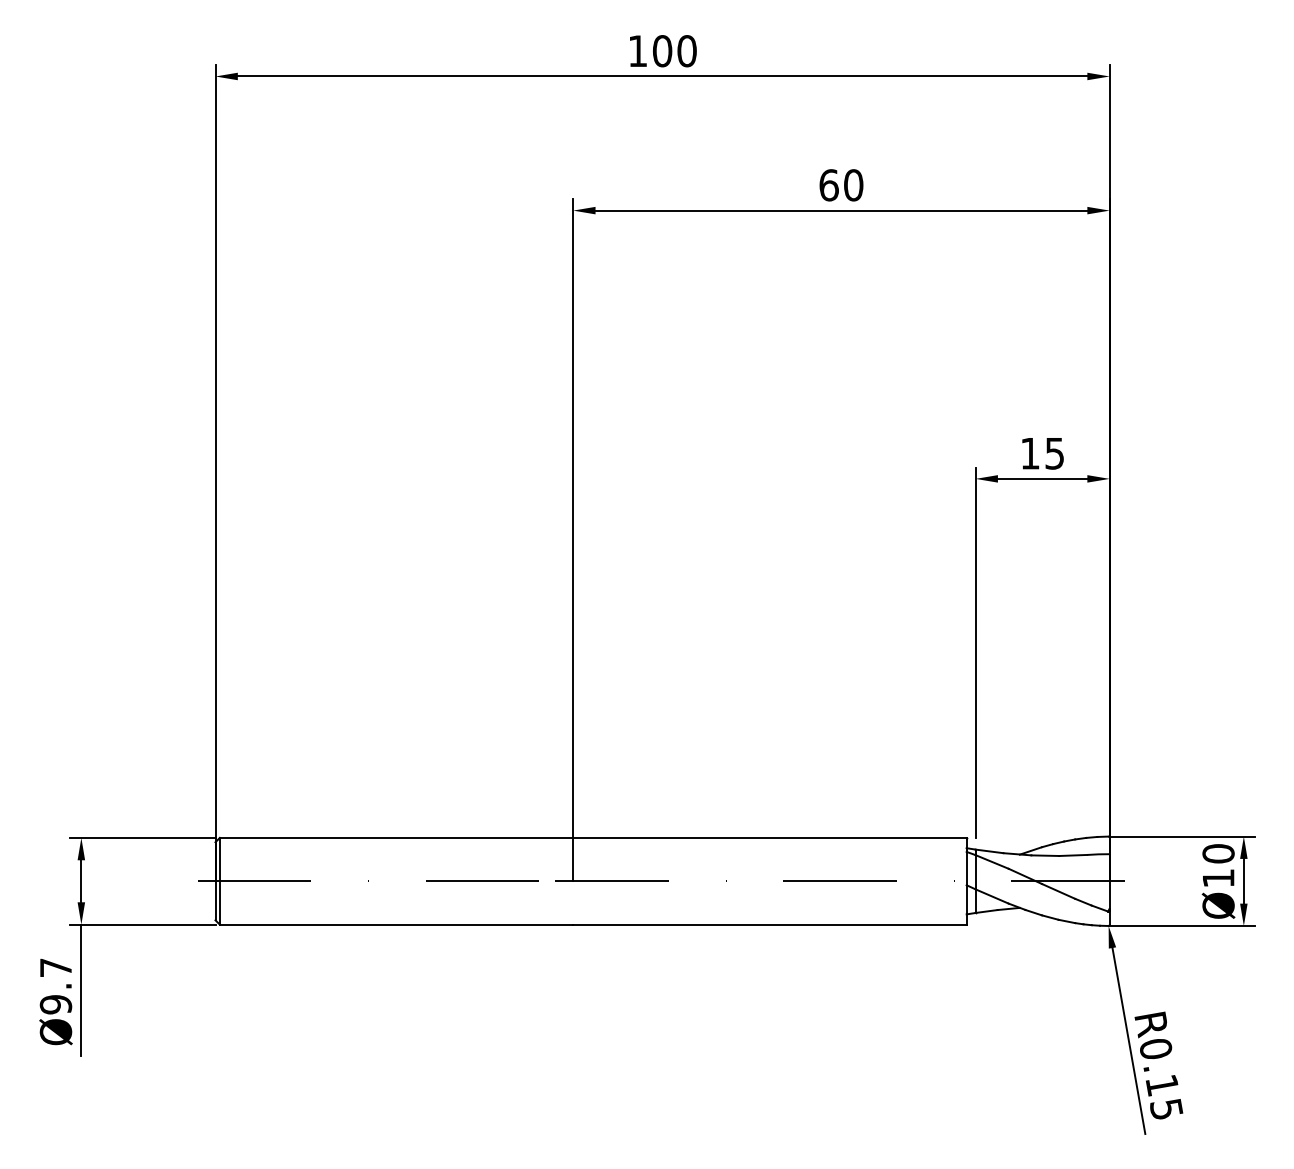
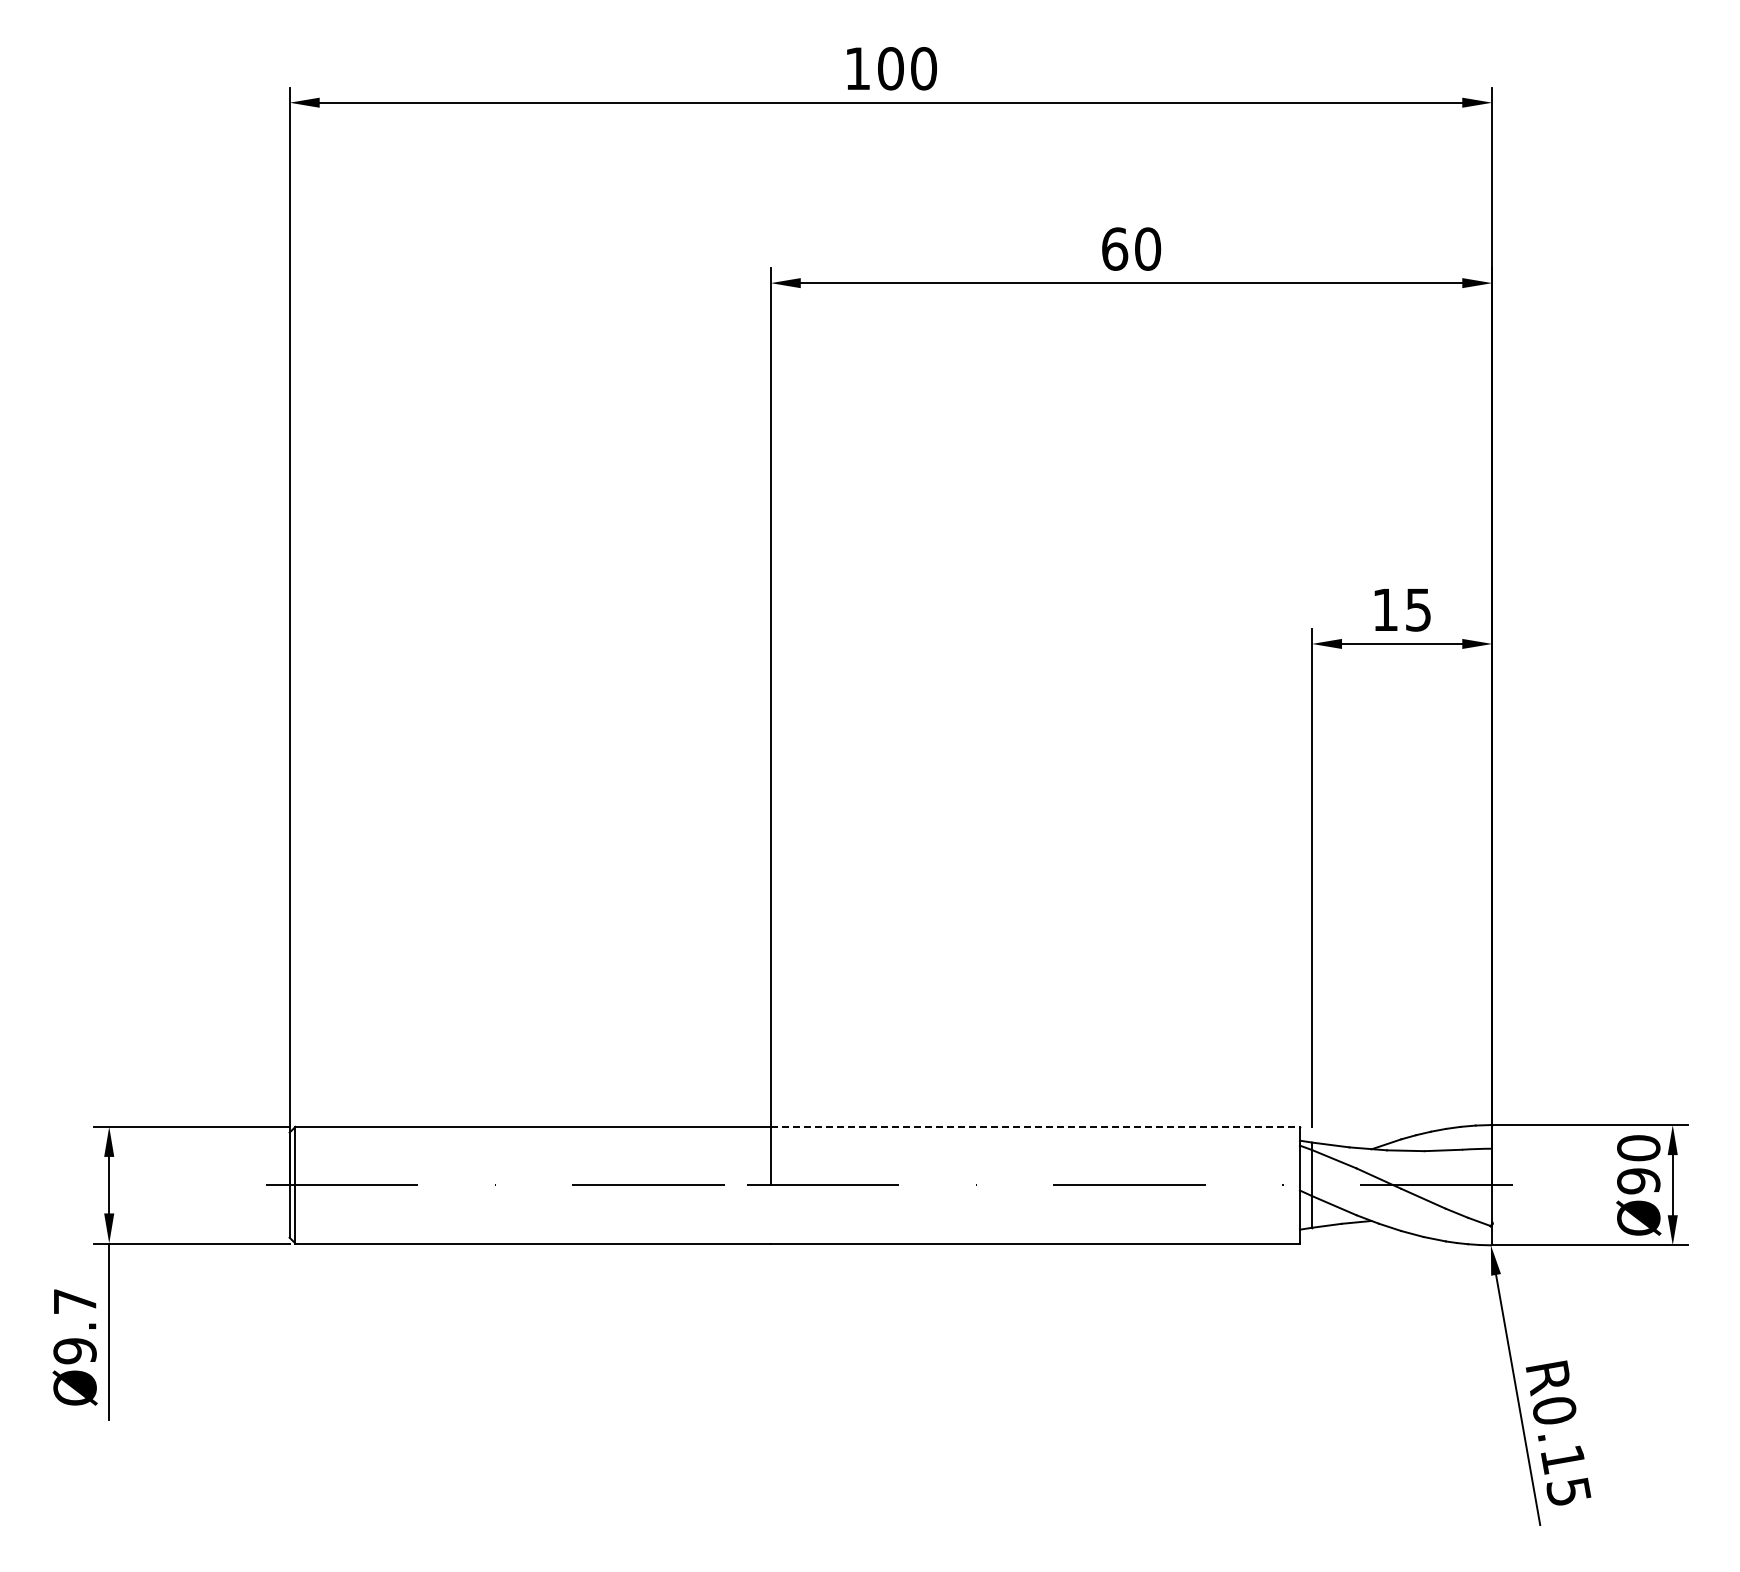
line: (770, 837) -> (1035, 1126), solid -> dashed
text: (1218, 878) -> (1638, 1181), Ø10 -> Ø90

